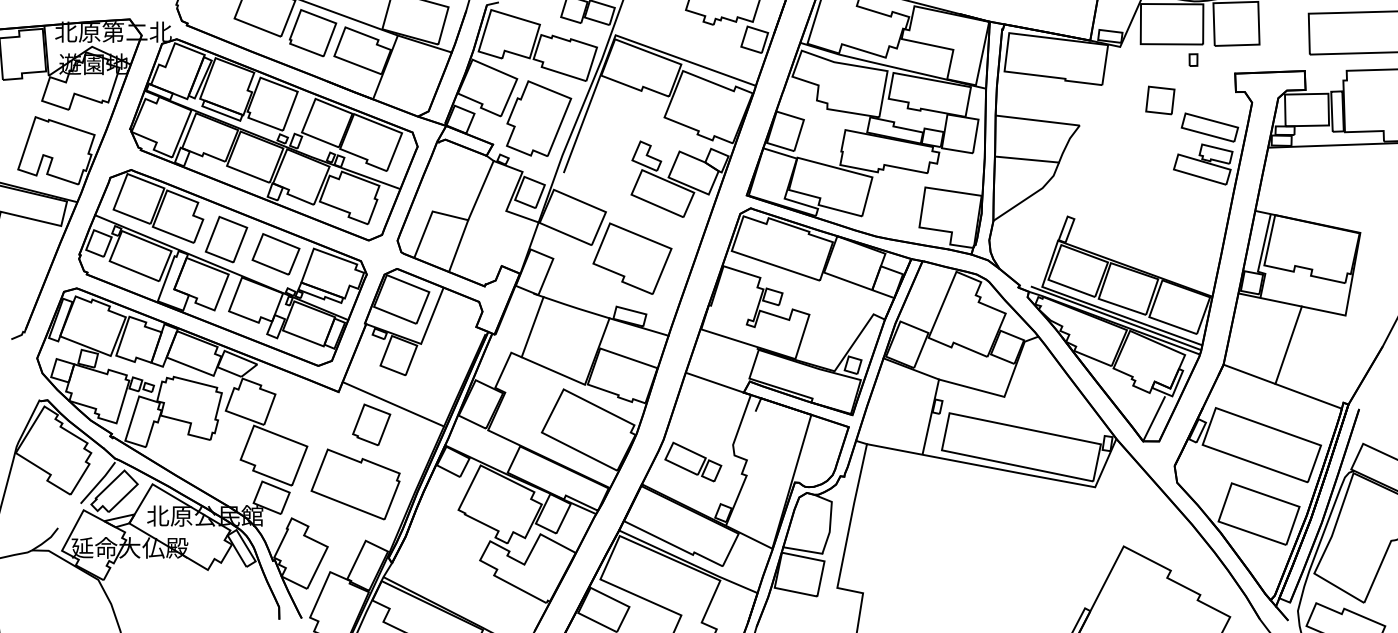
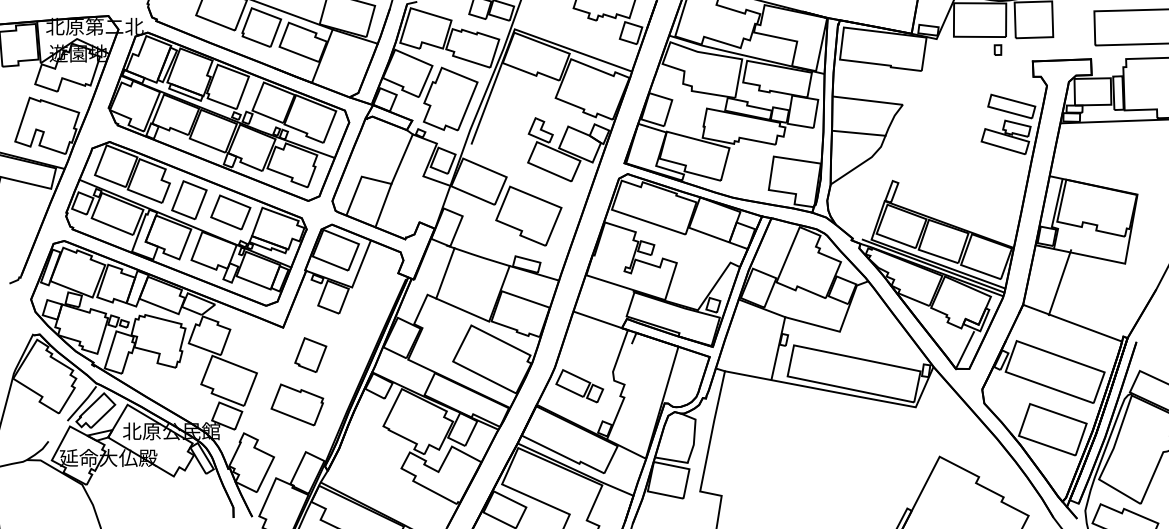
part: (1160, 100) -> (970, 83), removed
line: (1288, 345) -> (1059, 282), moved
line: (393, 404) -> (329, 338), removed
part: (355, 484) -> (297, 404), size x0.7

